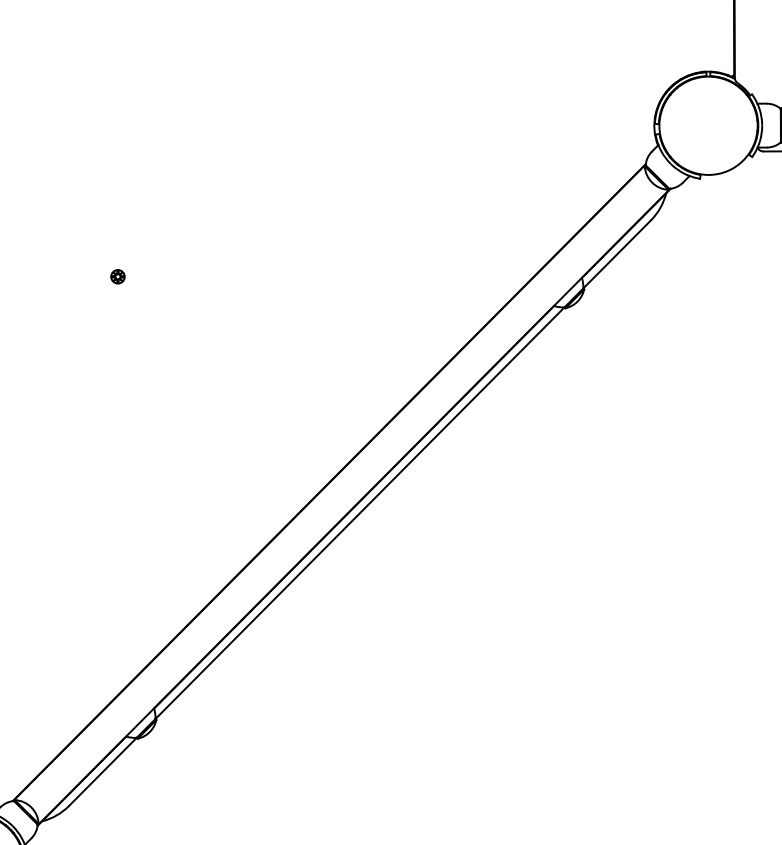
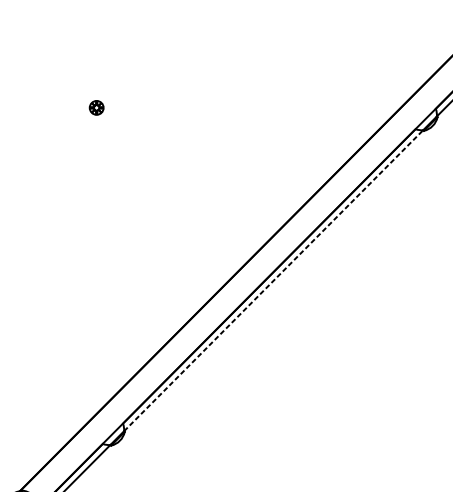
part: (117, 276) -> (96, 107), size x1.4
line: (360, 512) -> (274, 280), solid -> dashed

